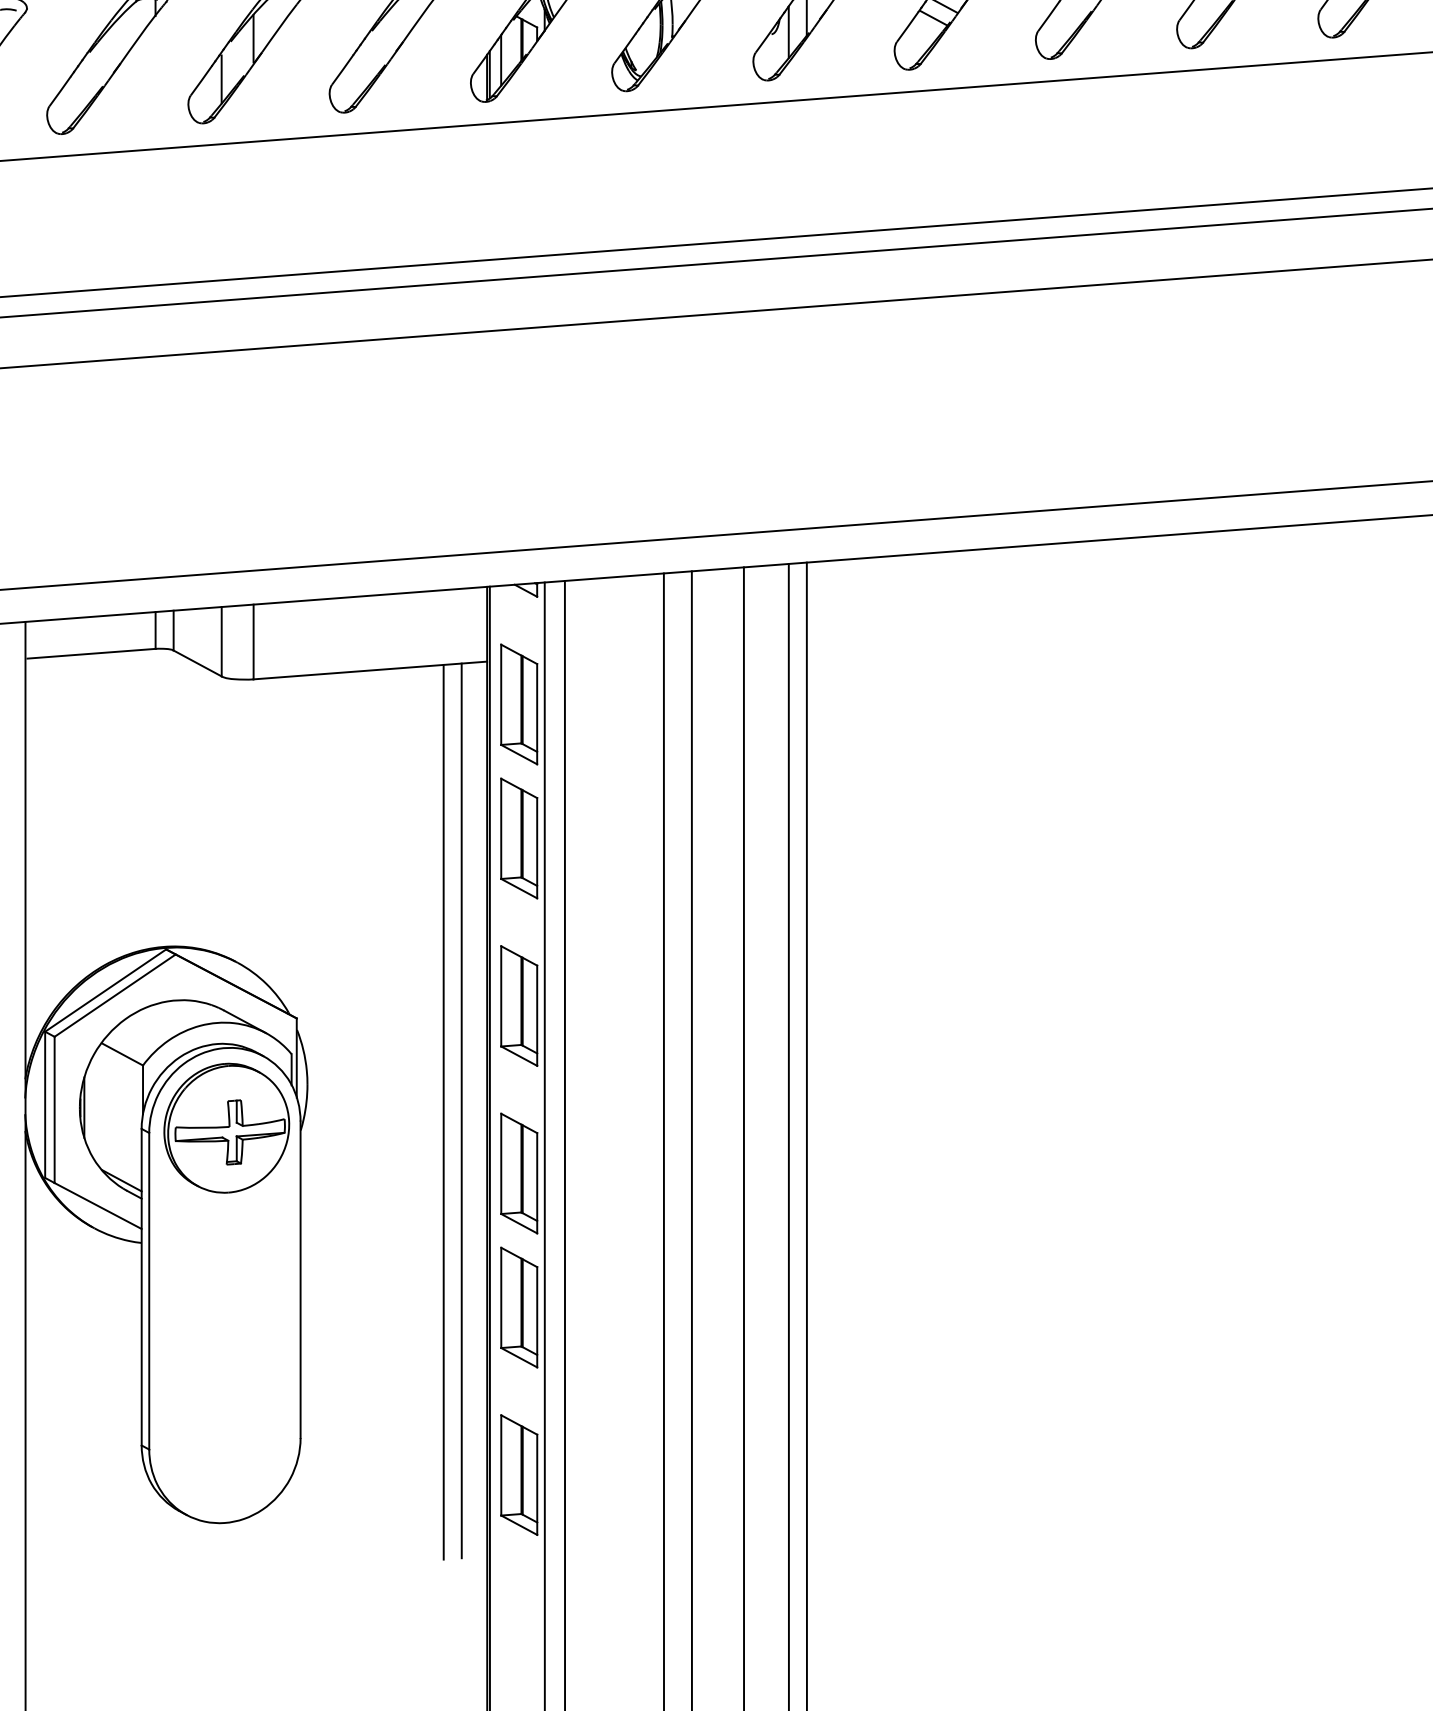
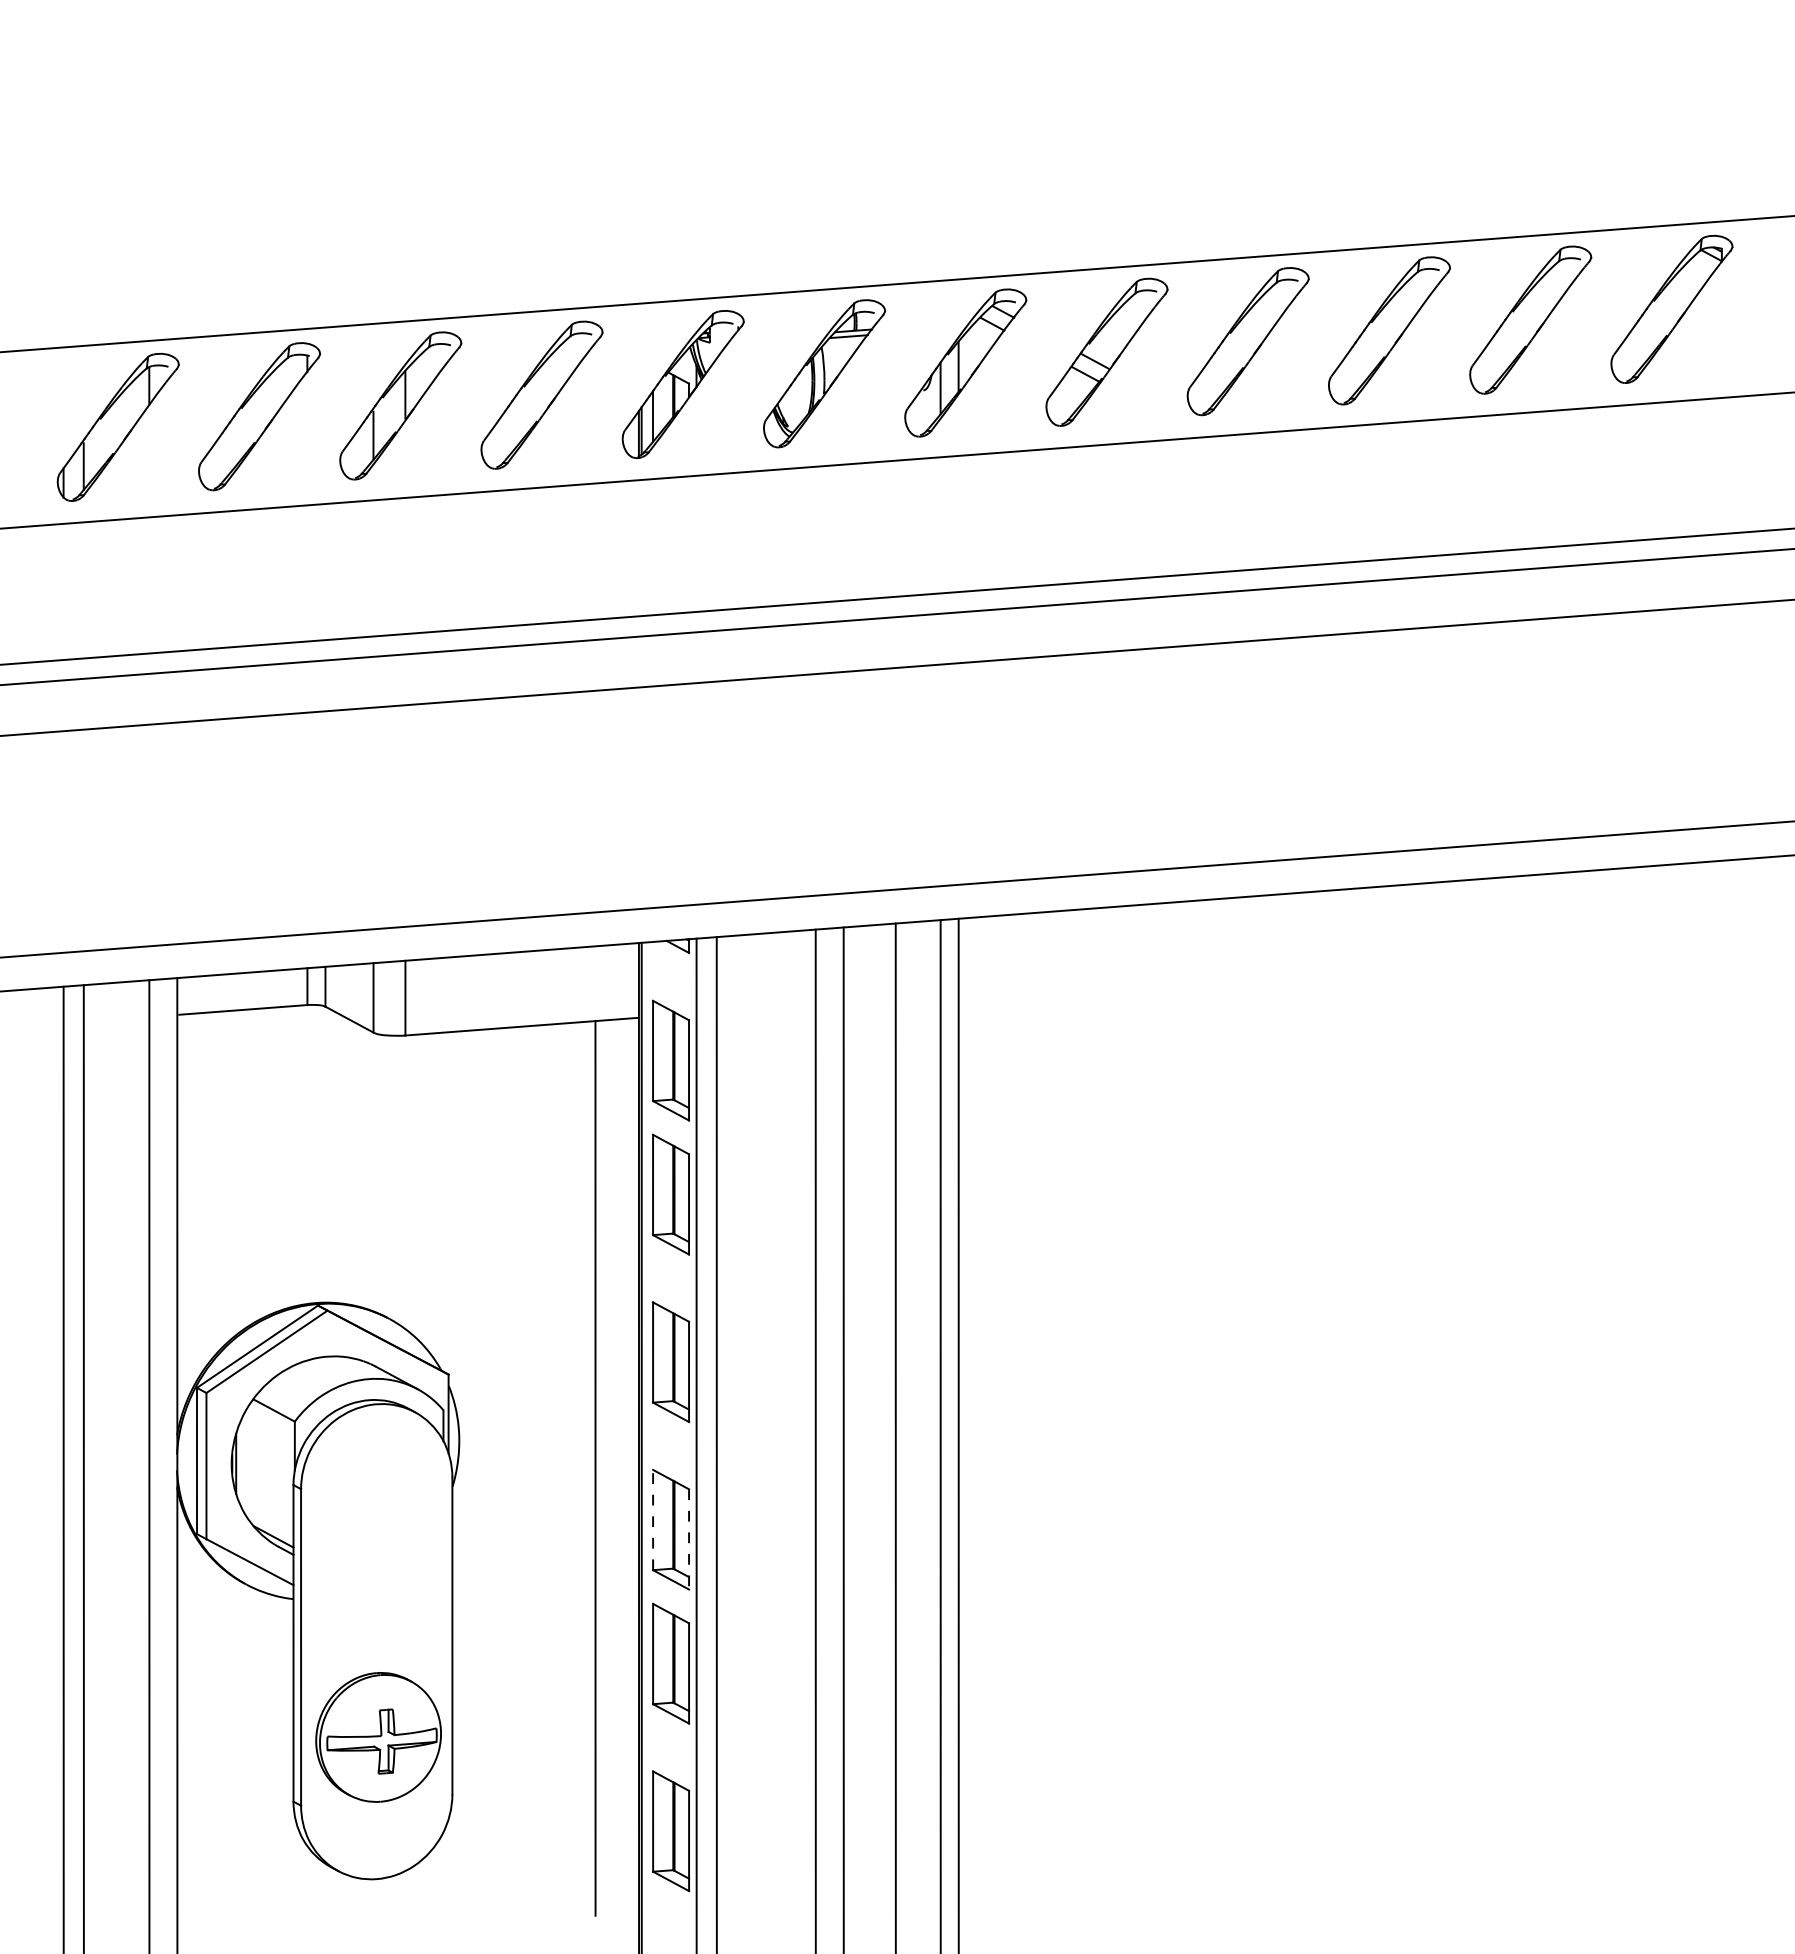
line: (461, 1110) -> (613, 1466), removed
part: (226, 1128) -> (378, 1737), moved
line: (501, 1163) -> (653, 1519), solid -> dashed
line: (537, 1183) -> (689, 1539), solid -> dashed

